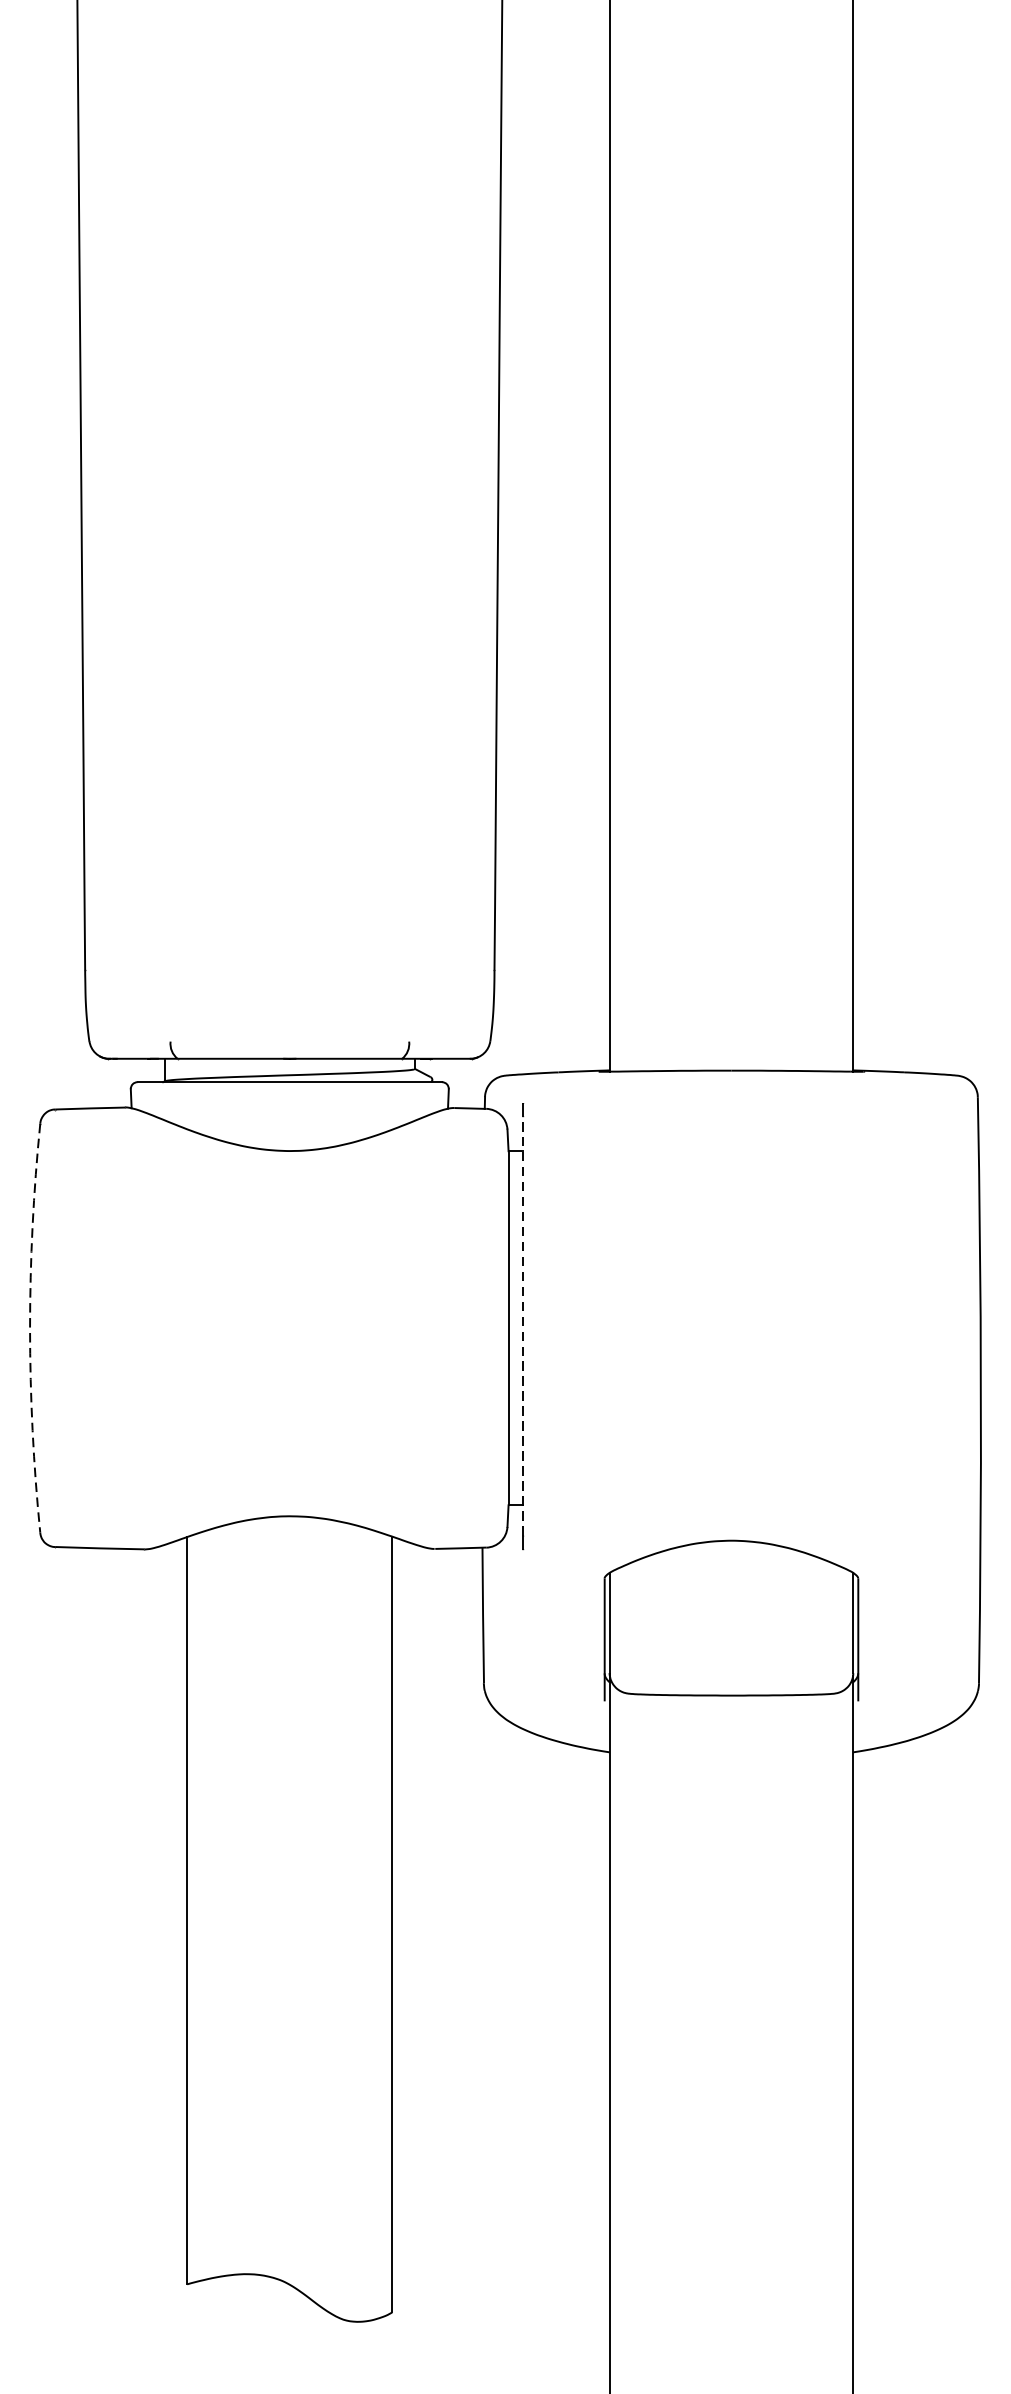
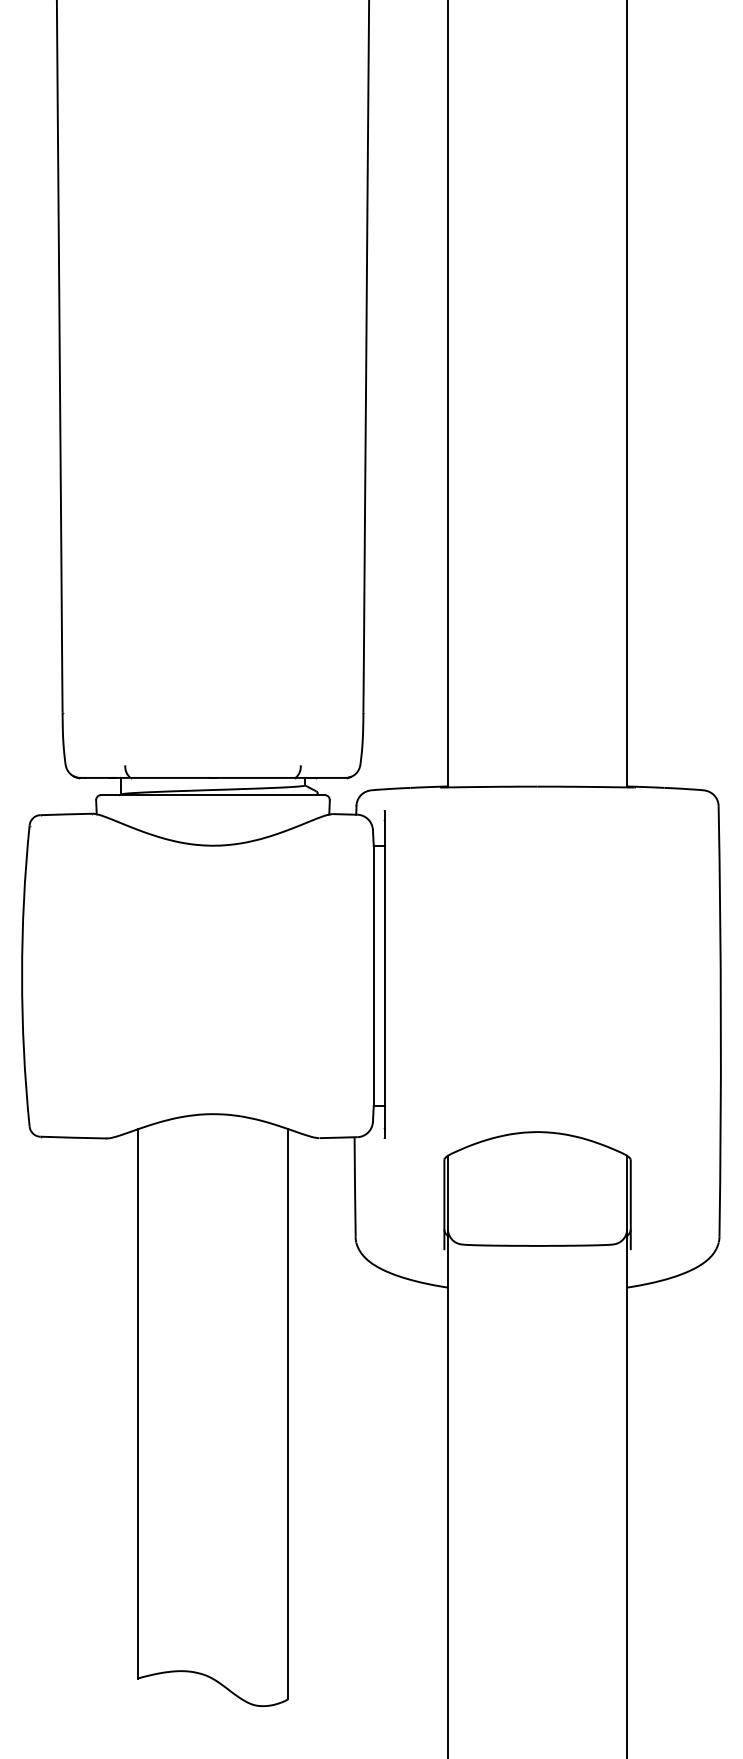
line: (523, 1326) -> (384, 974), dashed -> solid
arc: (30, 1327) -> (22, 975), dashed -> solid

